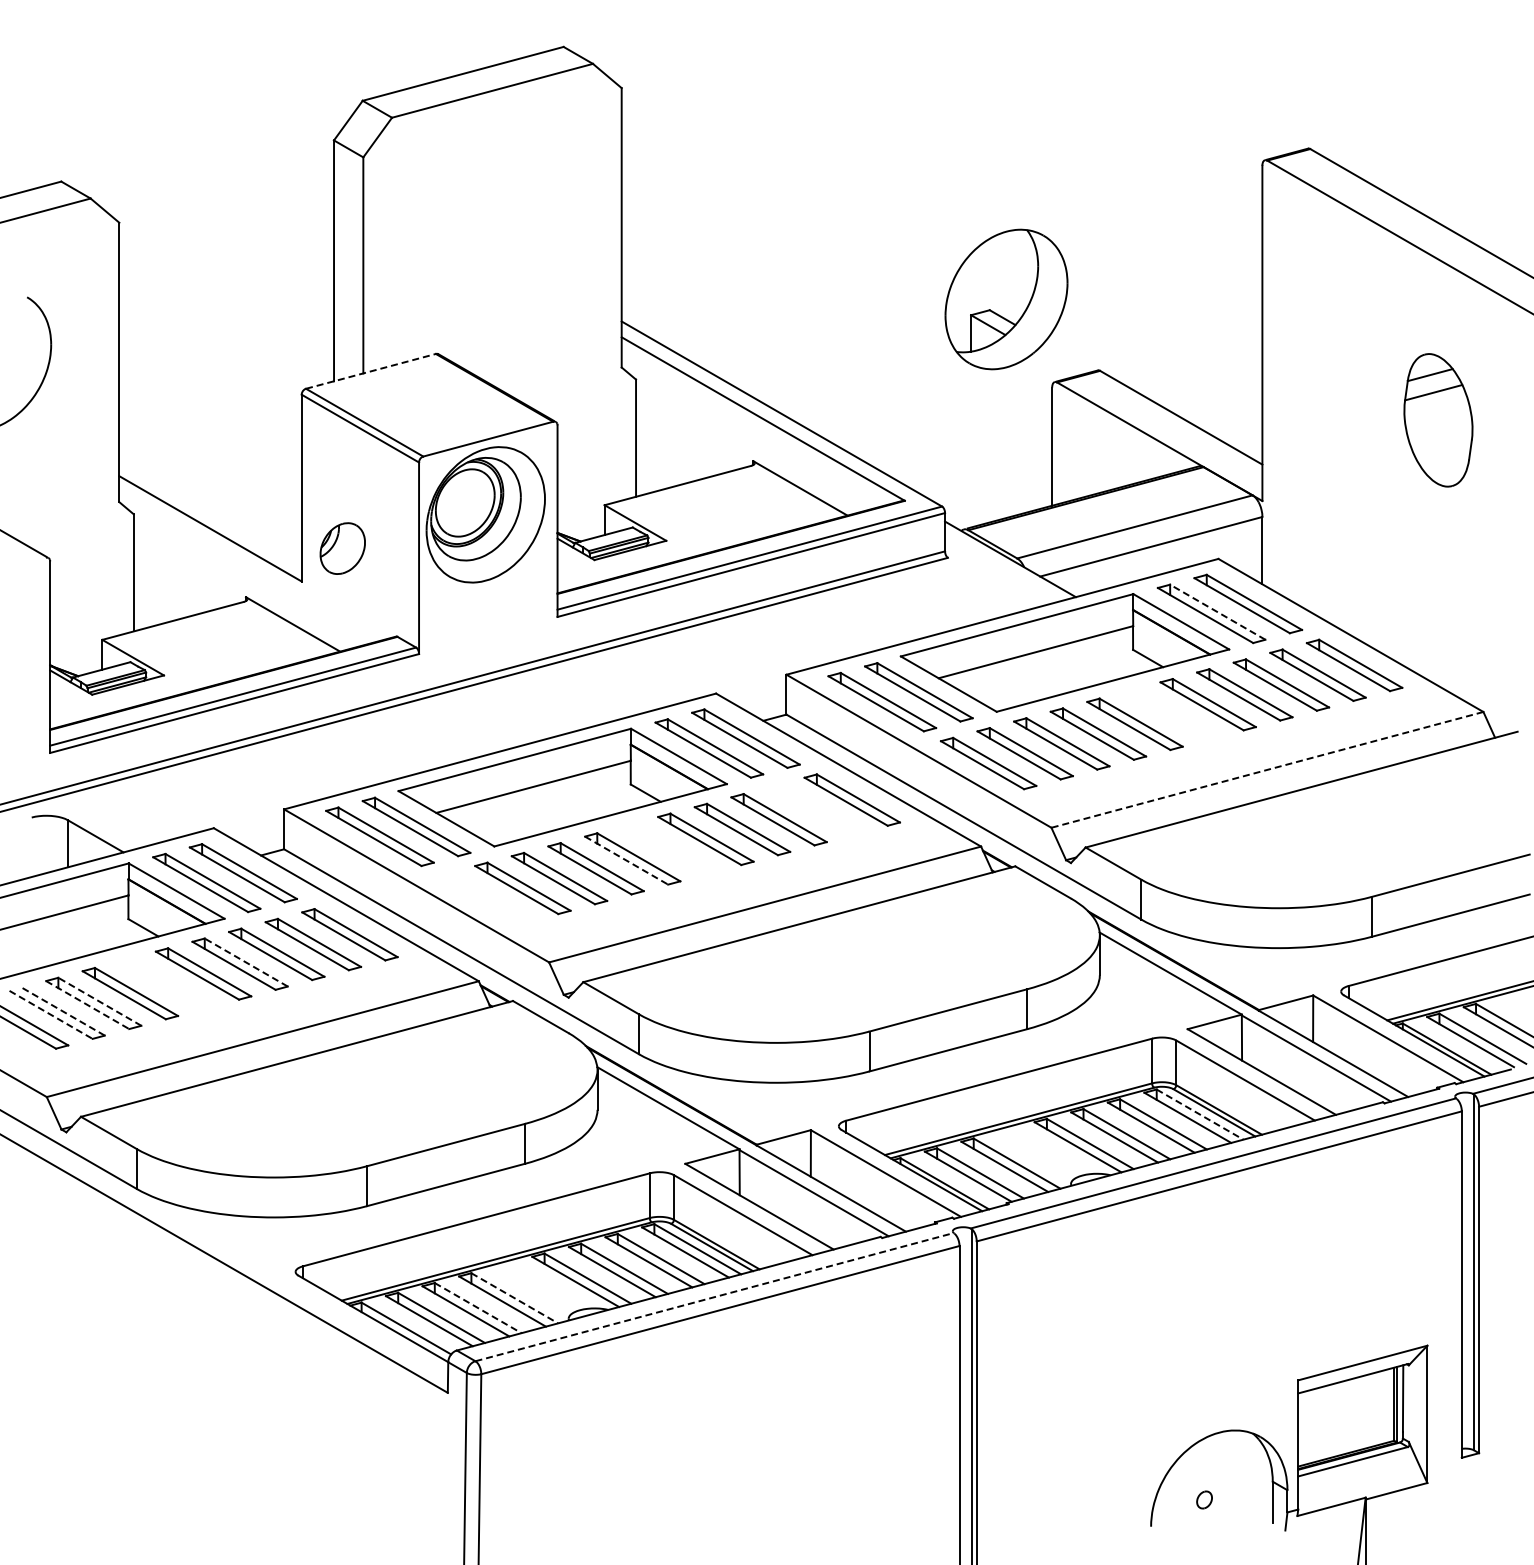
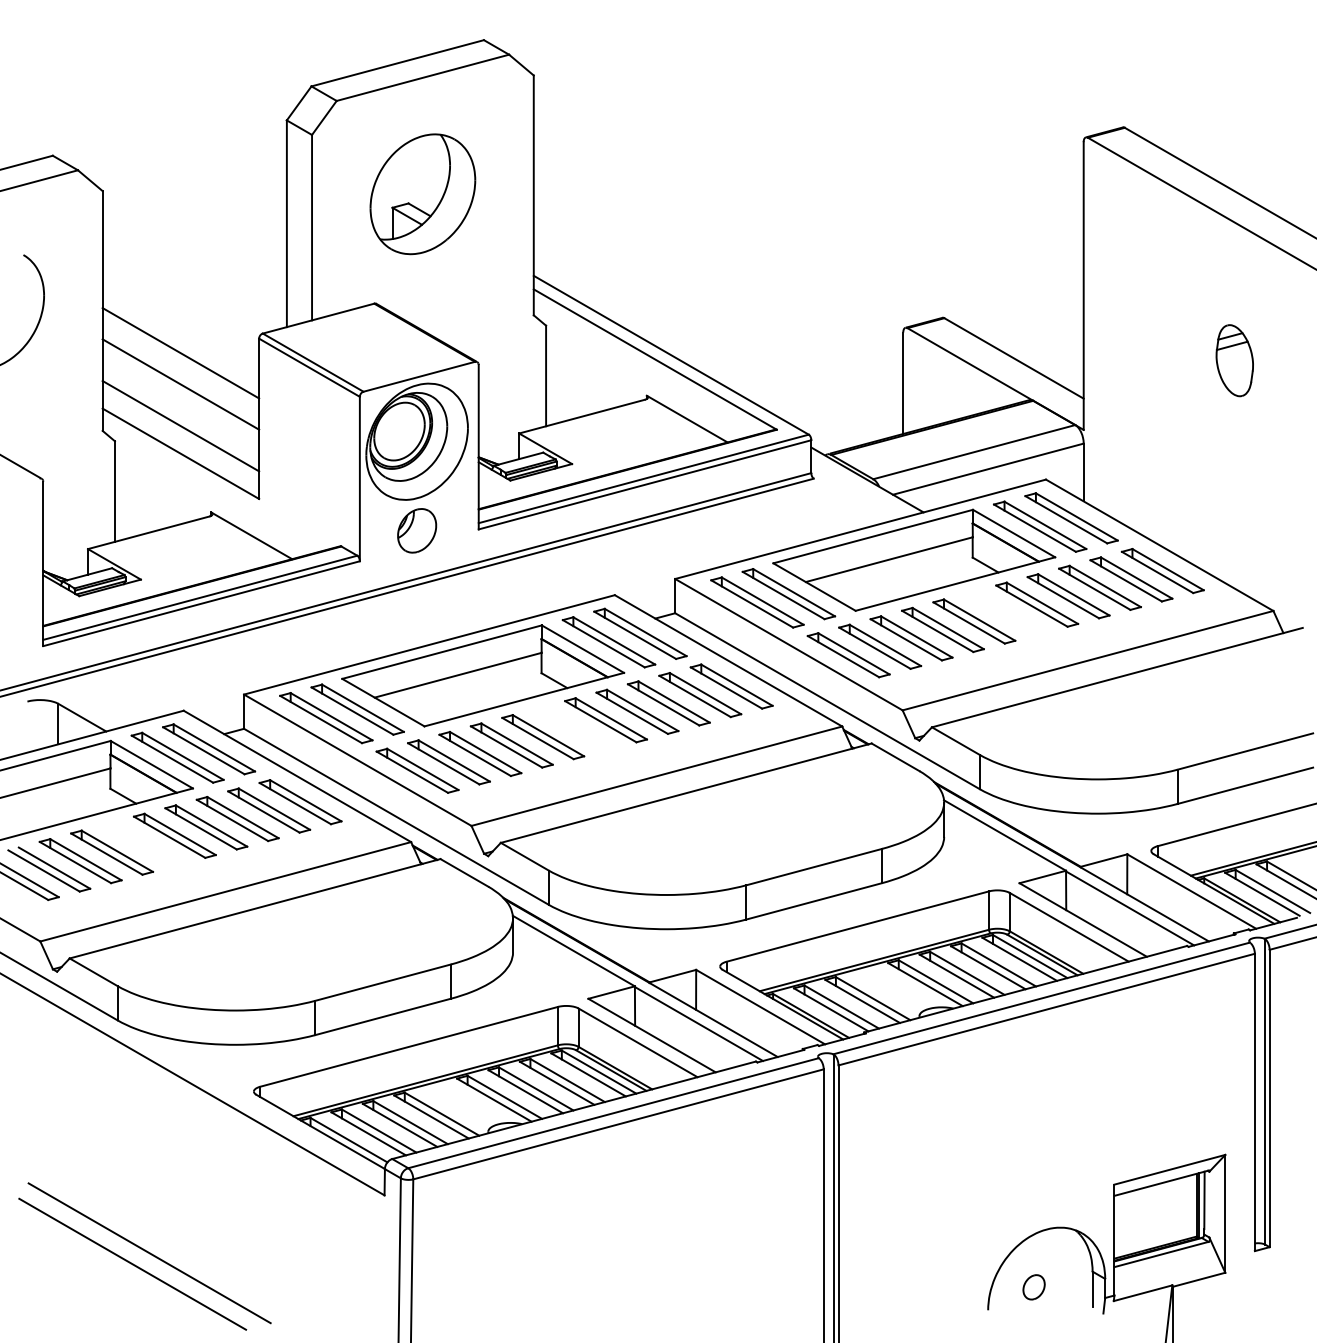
part: (1006, 299) -> (422, 194), moved
line: (371, 371) -> (319, 318), dashed -> solid
line: (210, 411) -> (180, 353), added
part: (1438, 420) -> (1234, 360), size x0.62
line: (210, 447) -> (180, 383), added
line: (210, 496) -> (180, 426), added
part: (342, 548) -> (416, 530), moved
line: (1217, 611) -> (1045, 524), dashed -> solid
line: (1267, 769) -> (1088, 660), dashed -> solid
part: (815, 809) -> (700, 694), added
line: (626, 860) -> (537, 738), dashed -> solid
part: (486, 897) -> (417, 770), added
line: (246, 962) -> (211, 825), dashed -> solid
line: (99, 1001) -> (85, 859), dashed -> solid
line: (87, 1005) -> (75, 862), dashed -> solid
line: (63, 1011) -> (54, 868), dashed -> solid
line: (51, 1014) -> (44, 870), dashed -> solid
line: (1200, 1114) -> (1030, 956), dashed -> solid
line: (714, 1297) -> (613, 1113), dashed -> solid
line: (515, 1298) -> (442, 1114), dashed -> solid
line: (478, 1308) -> (410, 1122), dashed -> solid
line: (174, 1459) -> (149, 1252), added
line: (154, 1472) -> (132, 1263), added
part: (1204, 1499) -> (1034, 1286), size x1.67

